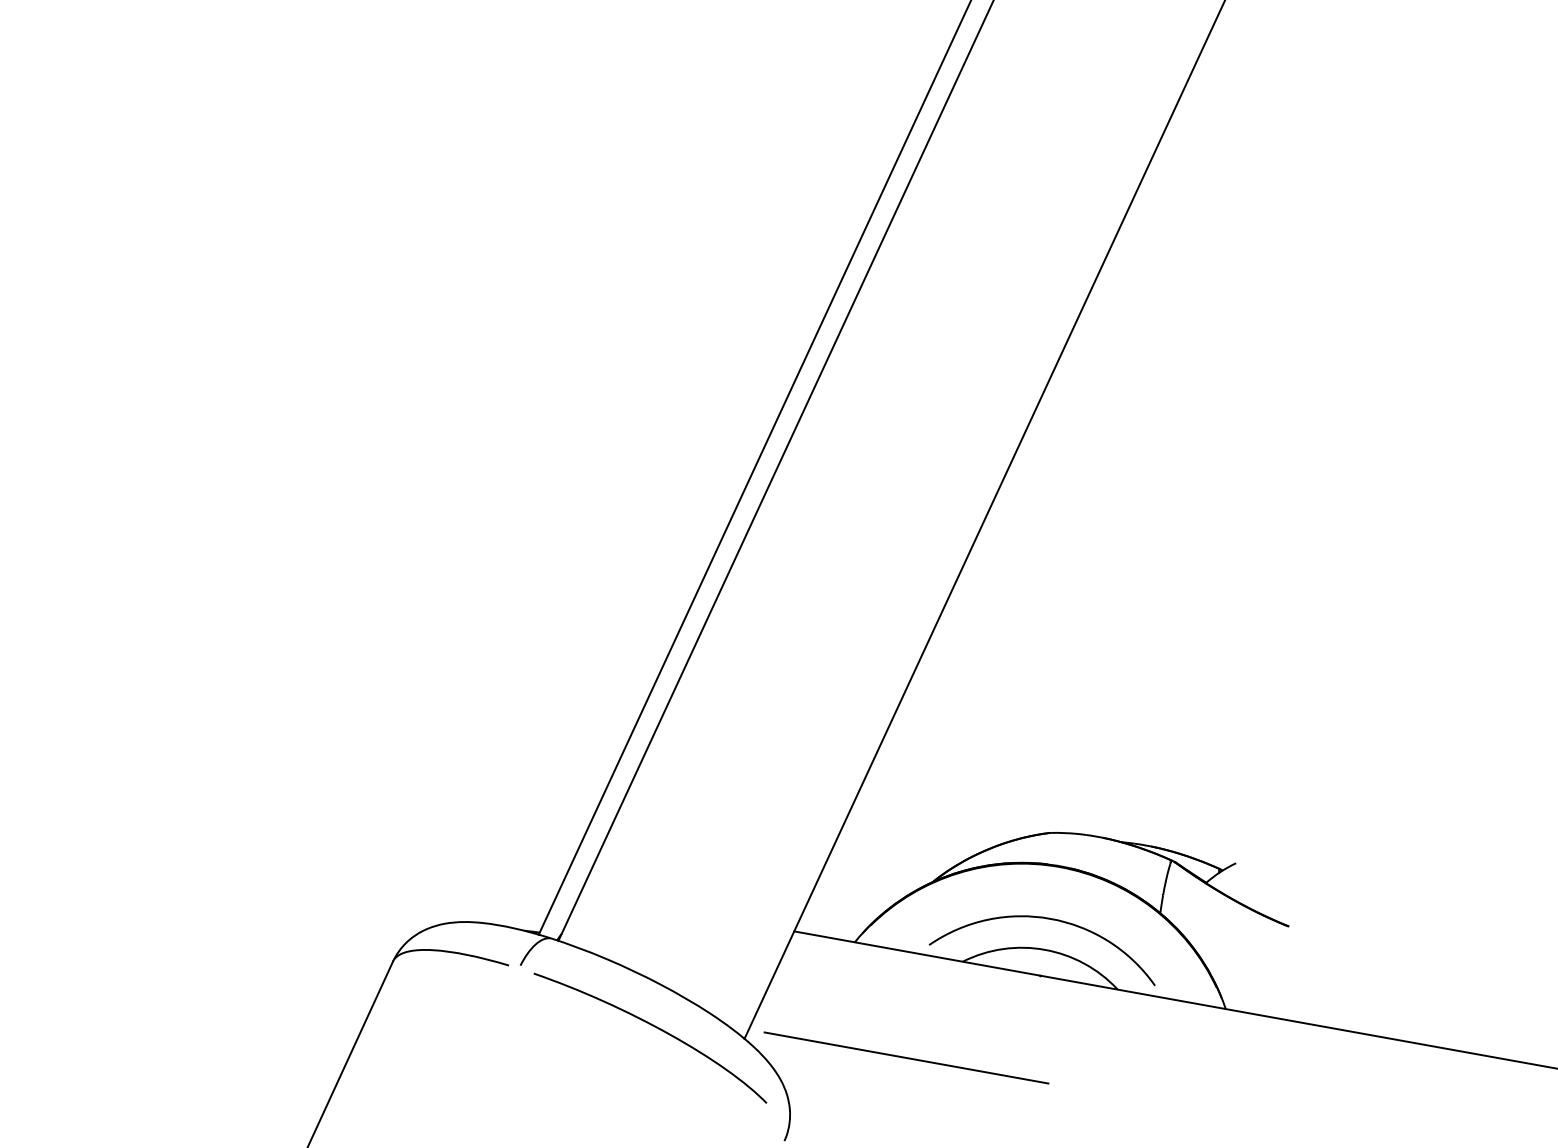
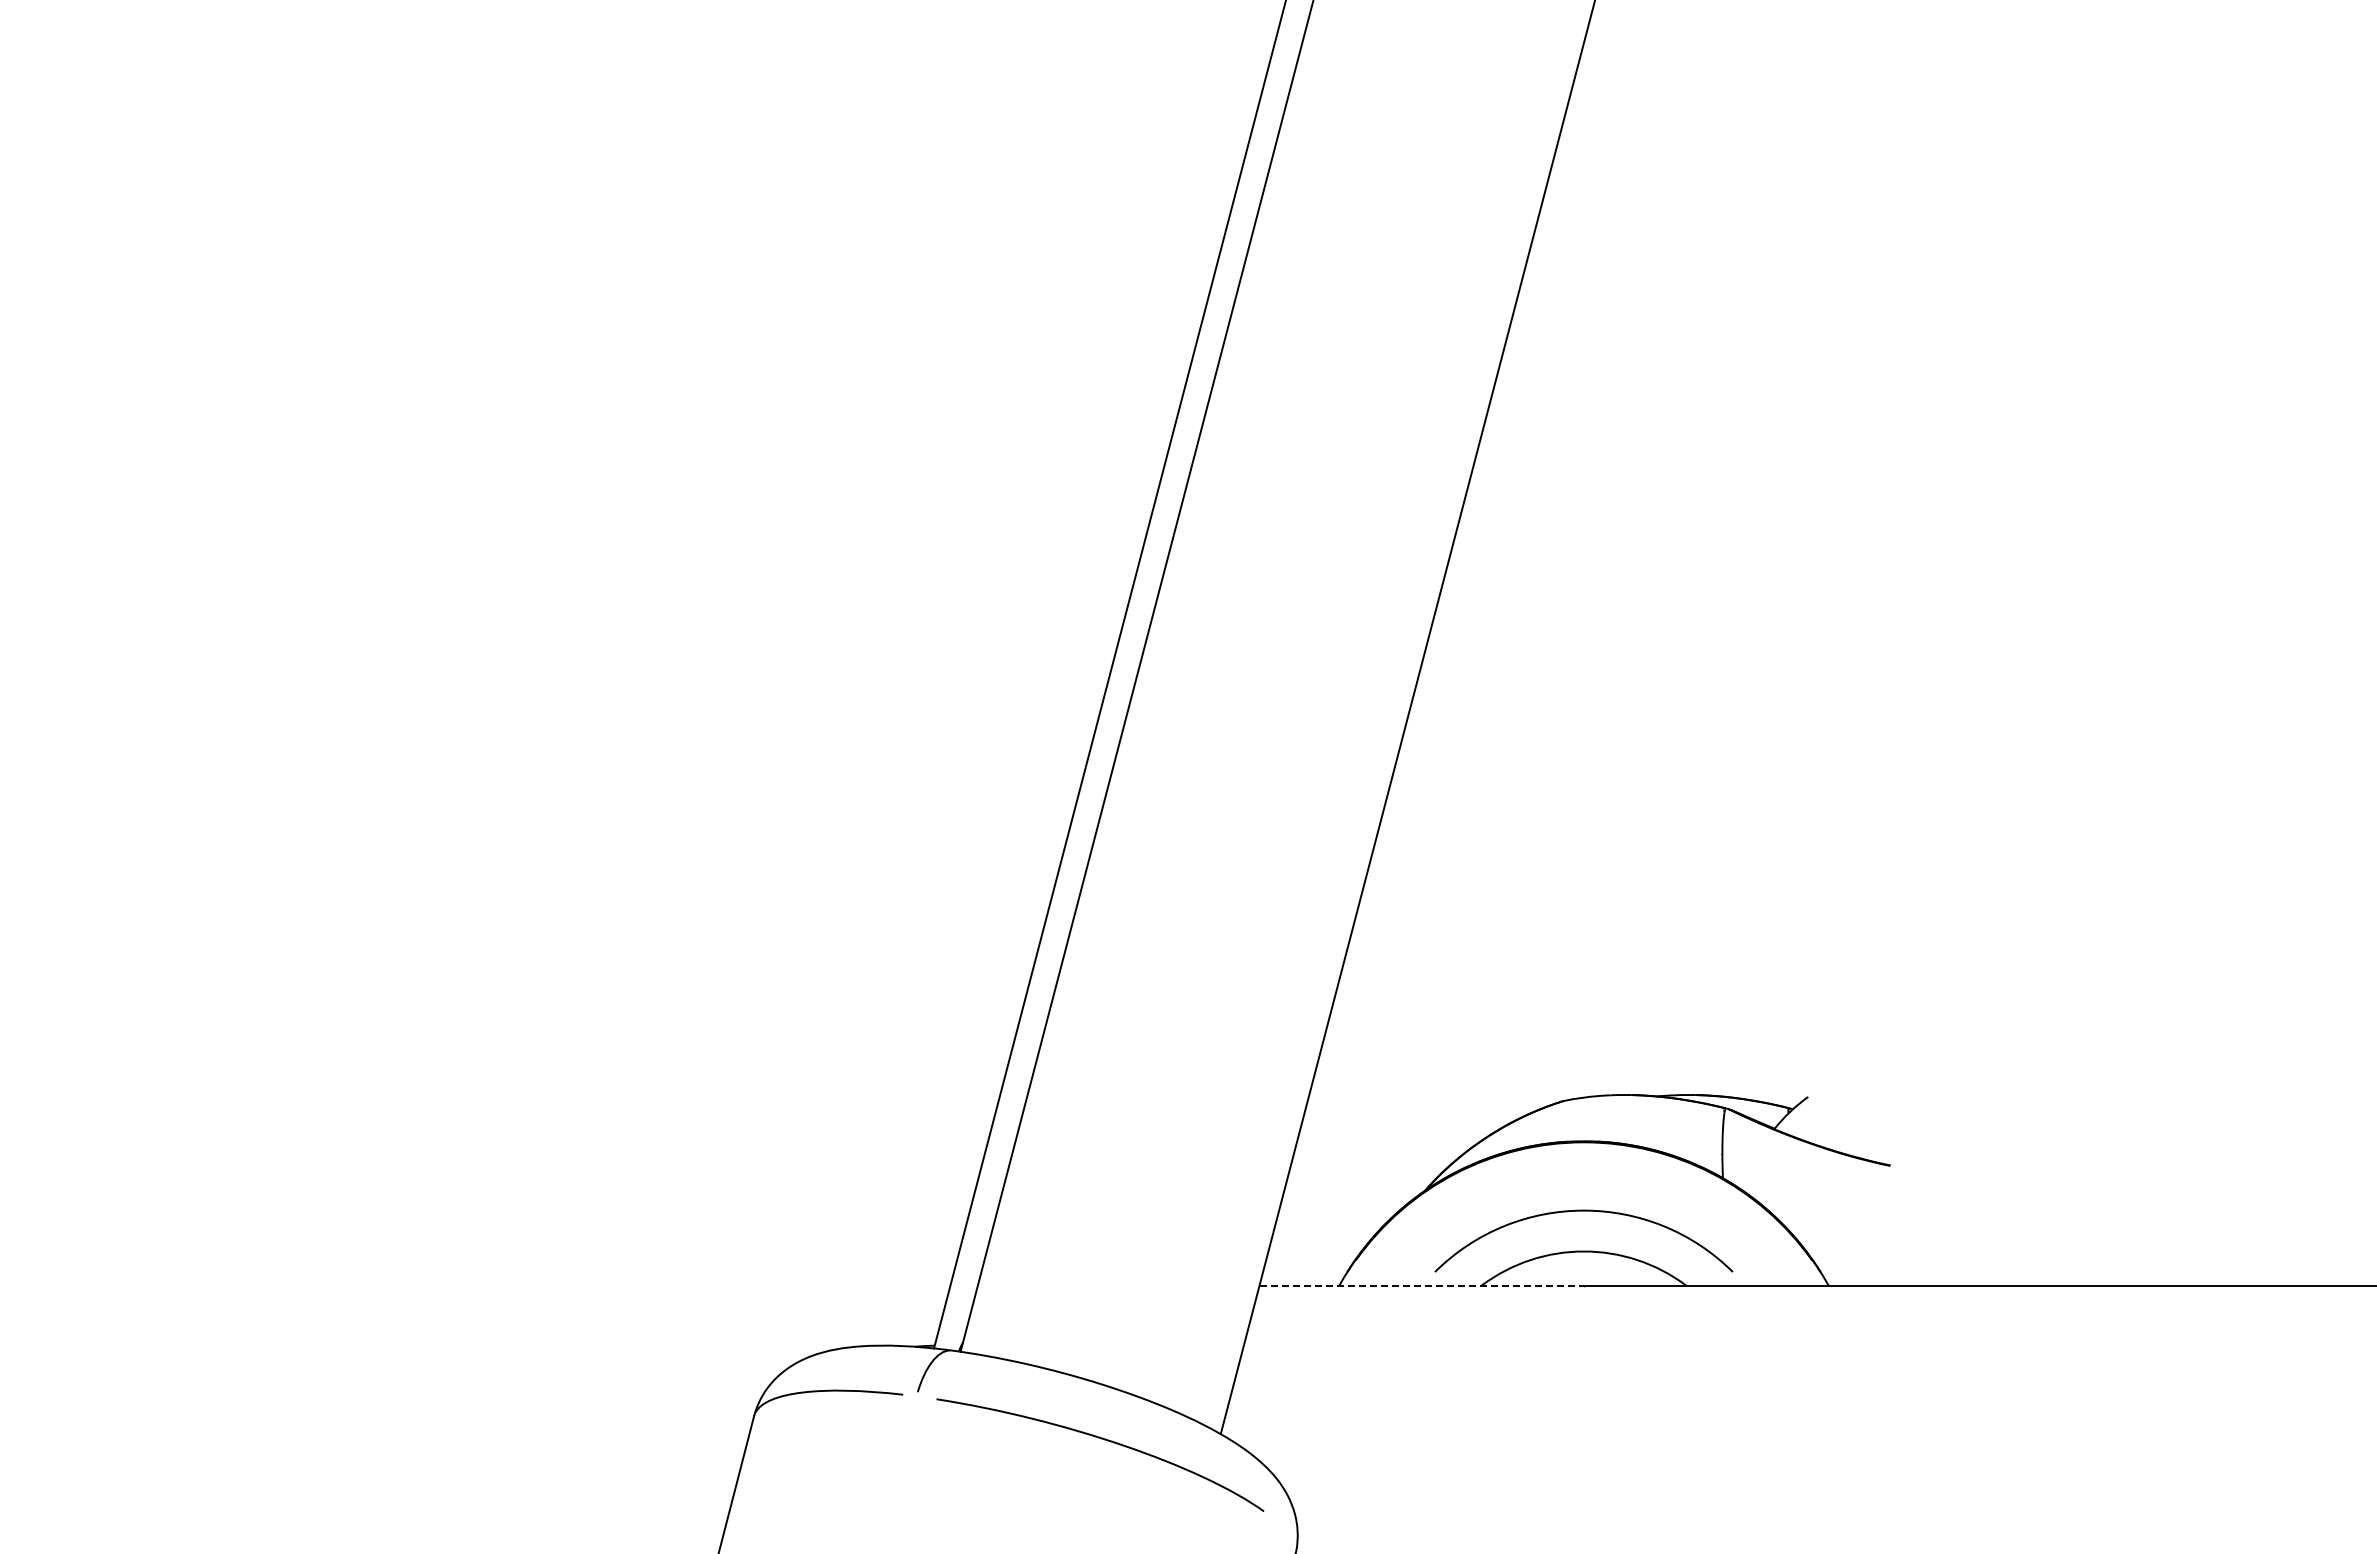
line: (917, 953) -> (1422, 1285), solid -> dashed
line: (906, 1057) -> (1431, 1421), removed

